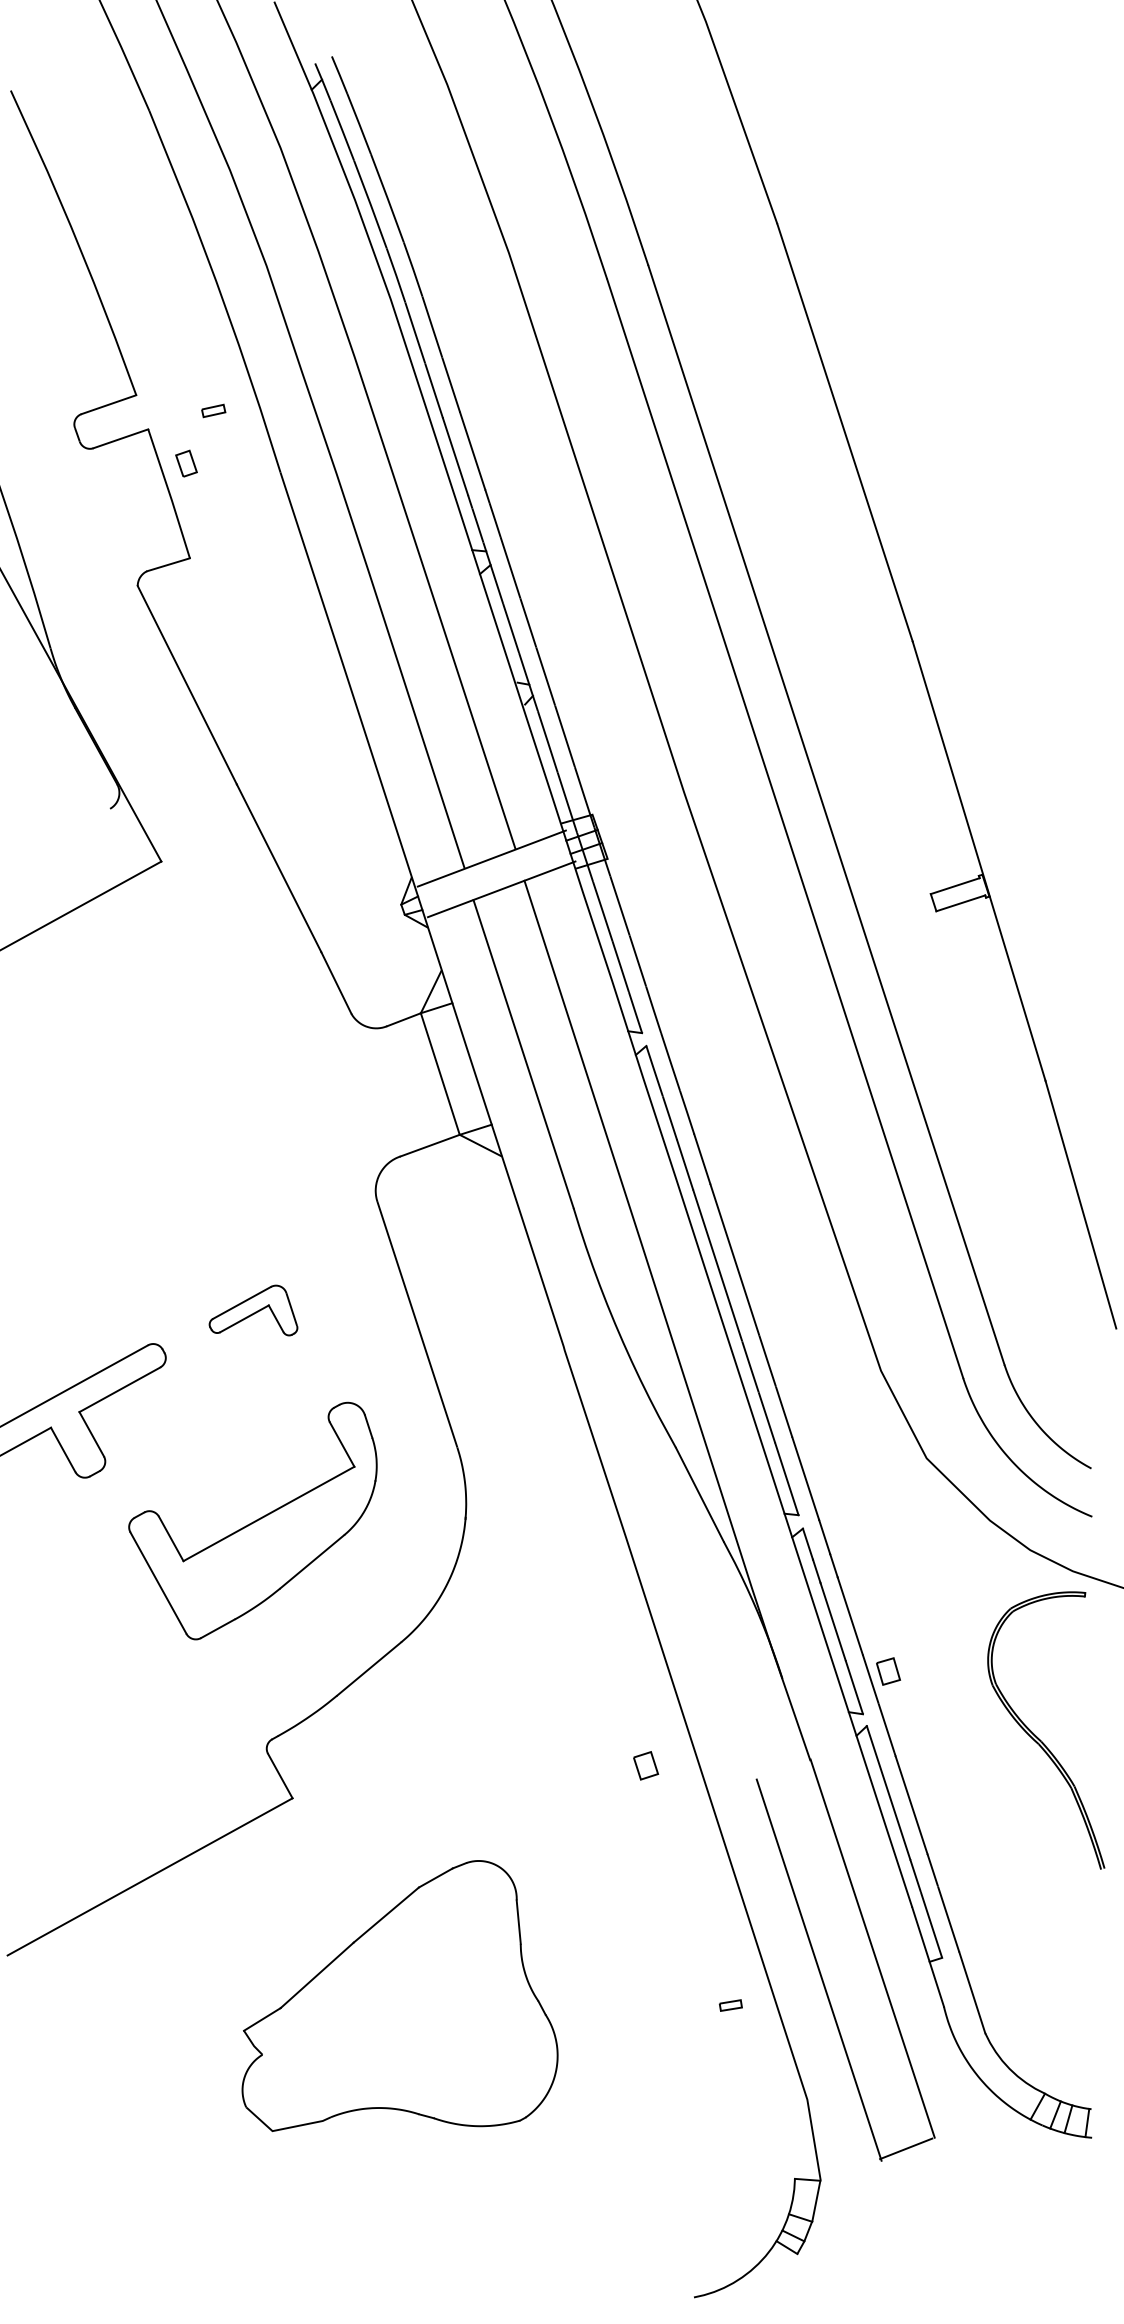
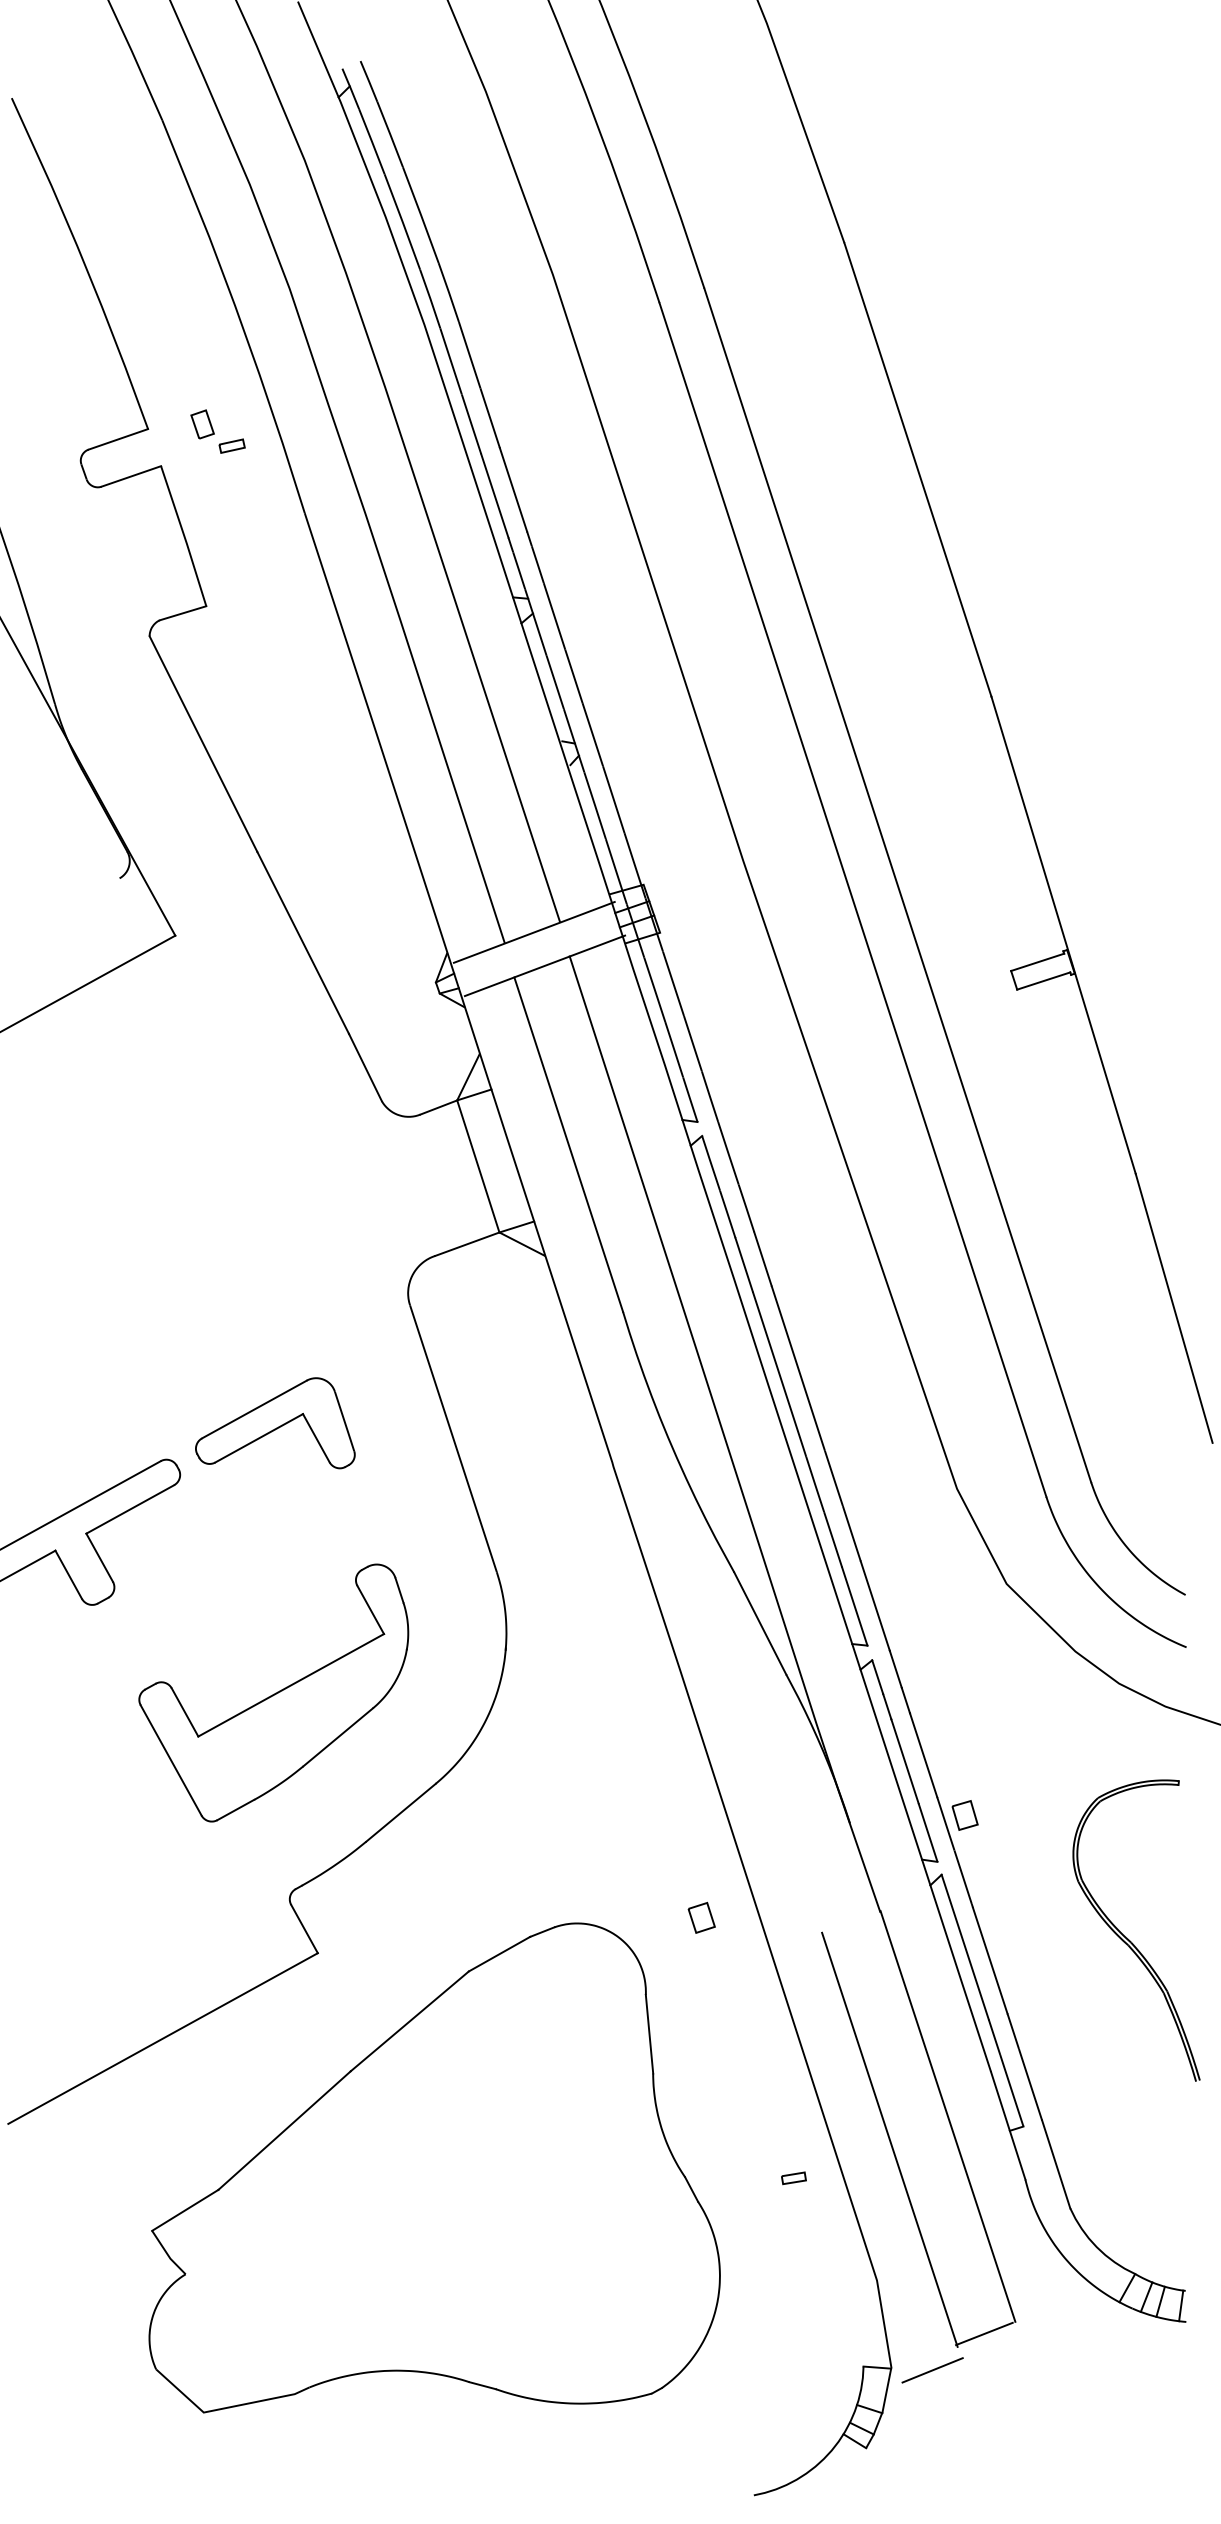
part: (186, 463) -> (202, 424), moved
part: (253, 1310) -> (275, 1423), size x1.67
part: (252, 1520) -> (273, 1692), moved
part: (1038, 1737) -> (1128, 1938), moved
part: (399, 1995) -> (434, 2167), size x1.67
line: (858, 2182) -> (932, 2370), added

